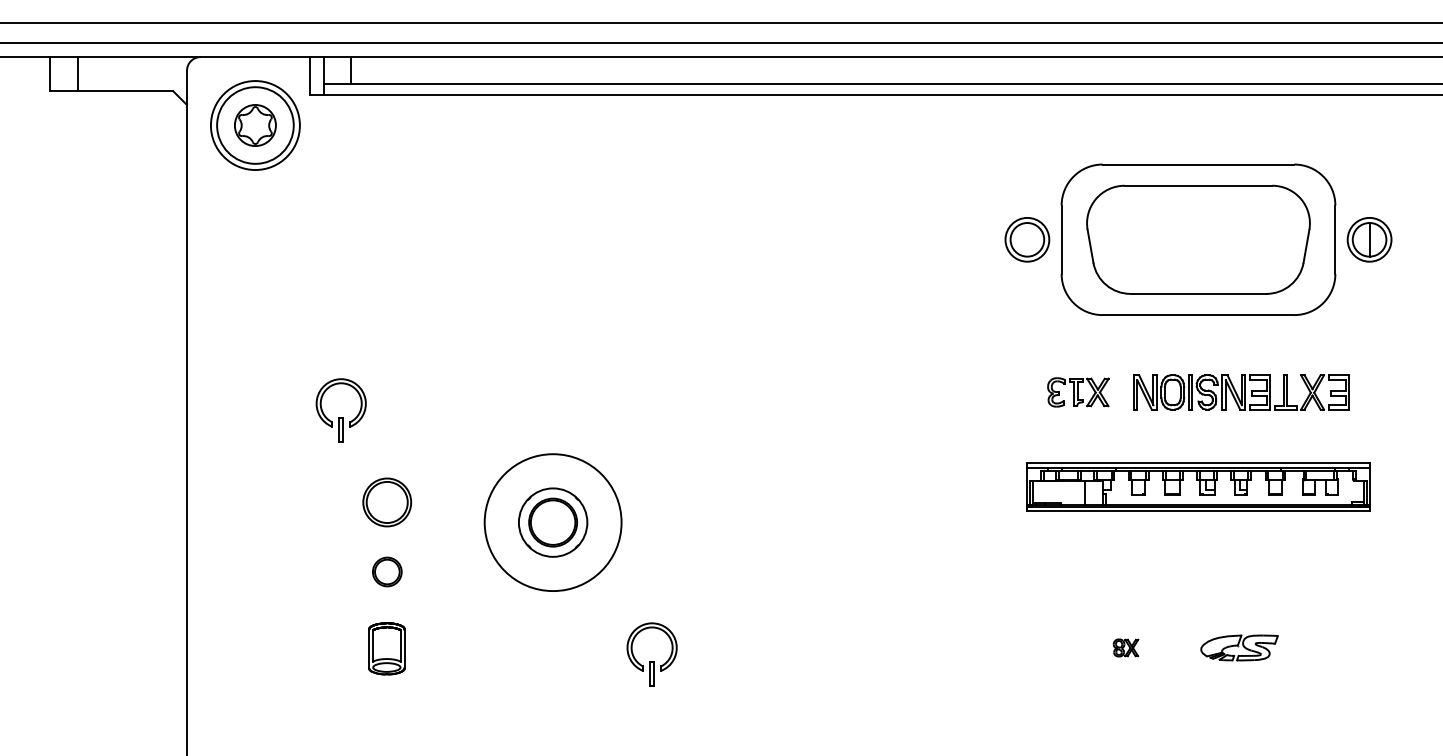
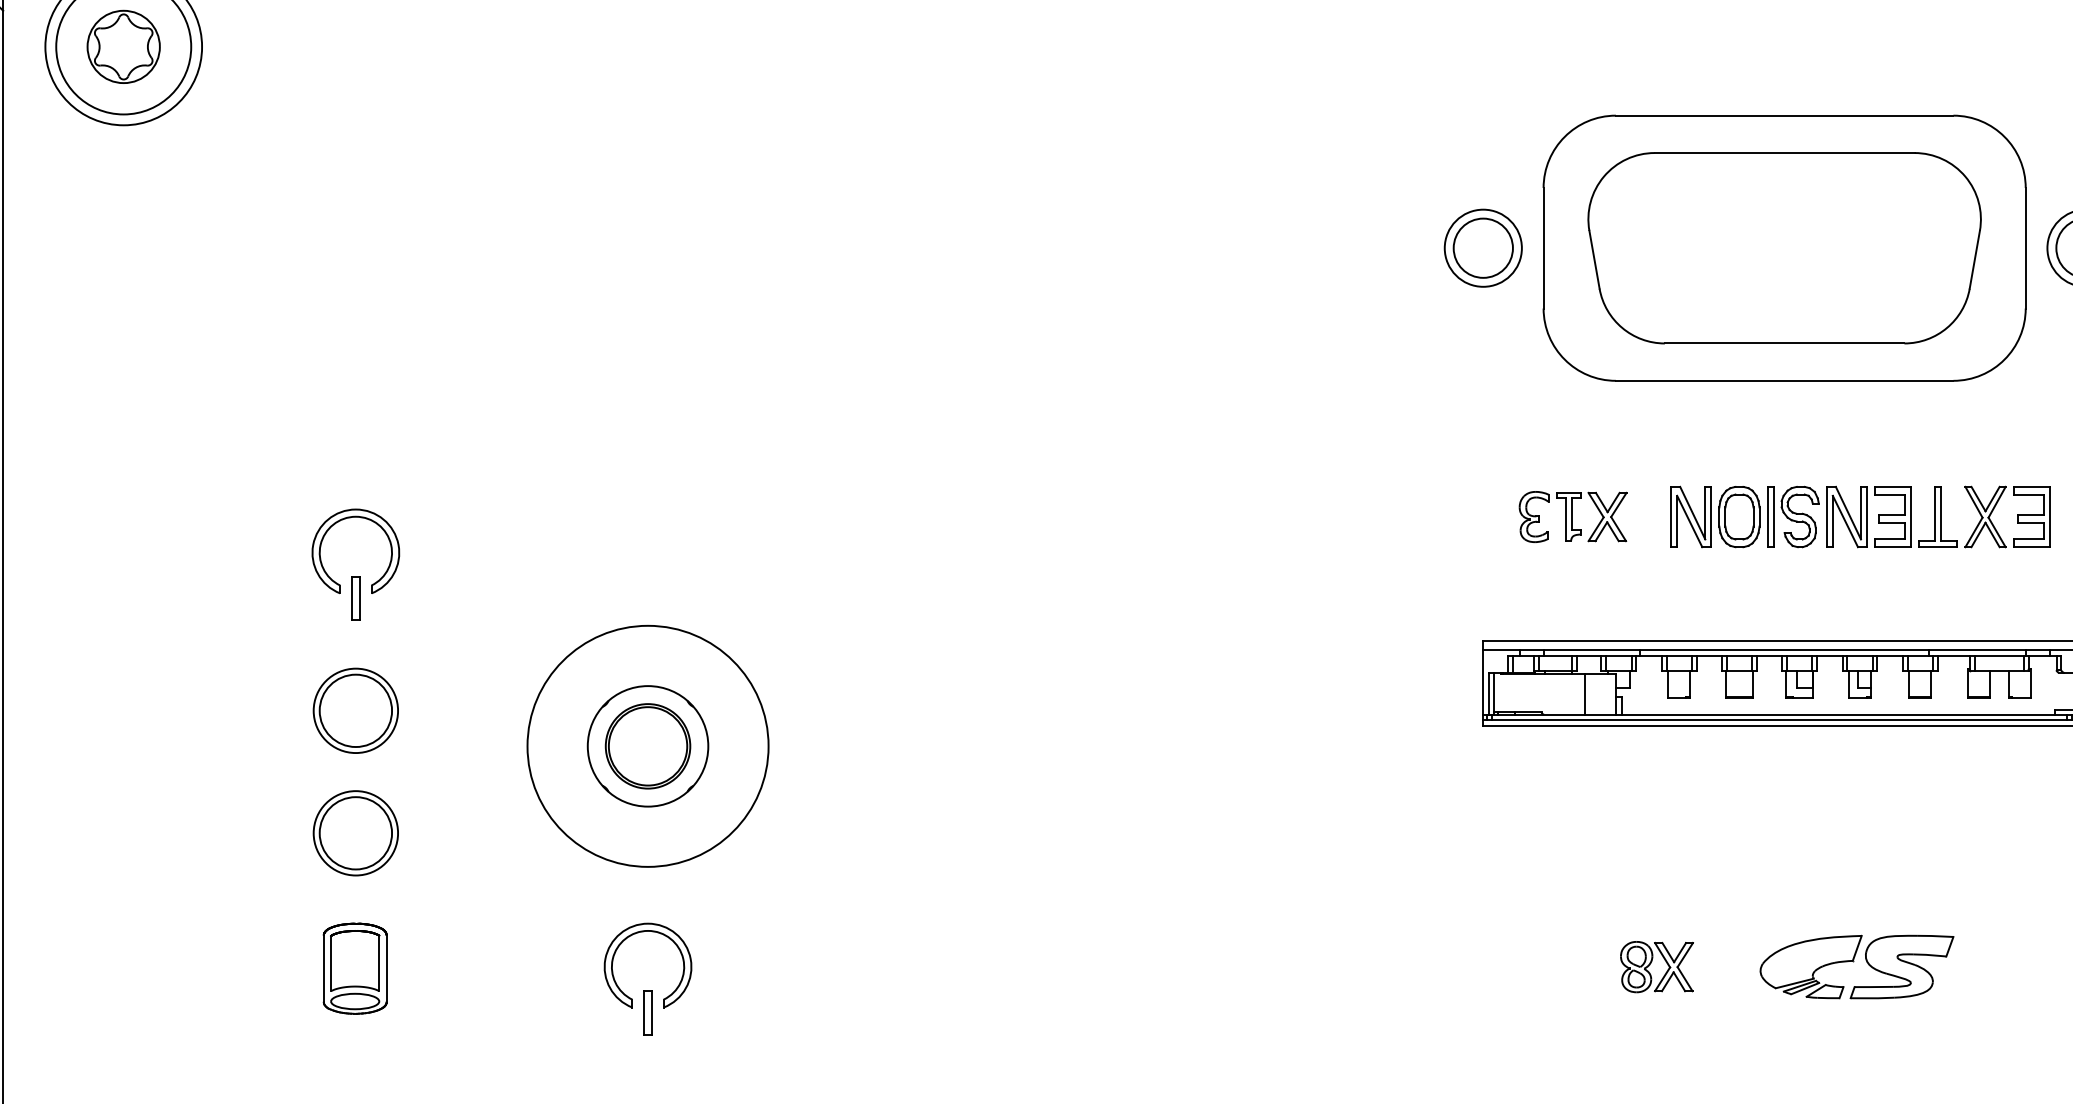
part: (340, 417) -> (354, 577), moved
part: (387, 571) -> (356, 832), size x1.67
part: (1125, 647) -> (1656, 966), size x1.67
part: (1239, 647) -> (1856, 966), size x1.43
part: (651, 661) -> (646, 990), moved

